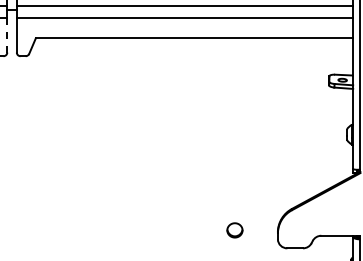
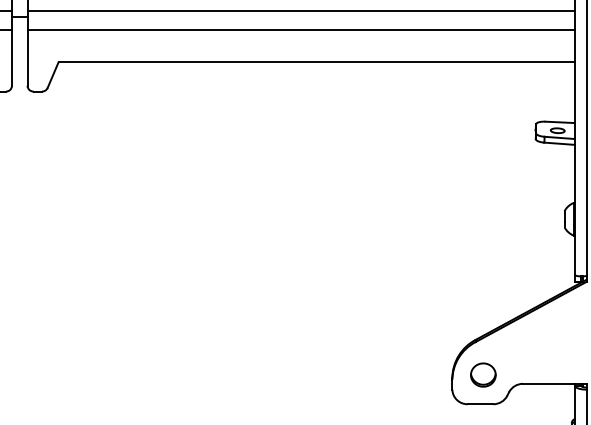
line: (7, 35) -> (12, 57), dashed -> solid
part: (234, 230) -> (482, 375), moved

